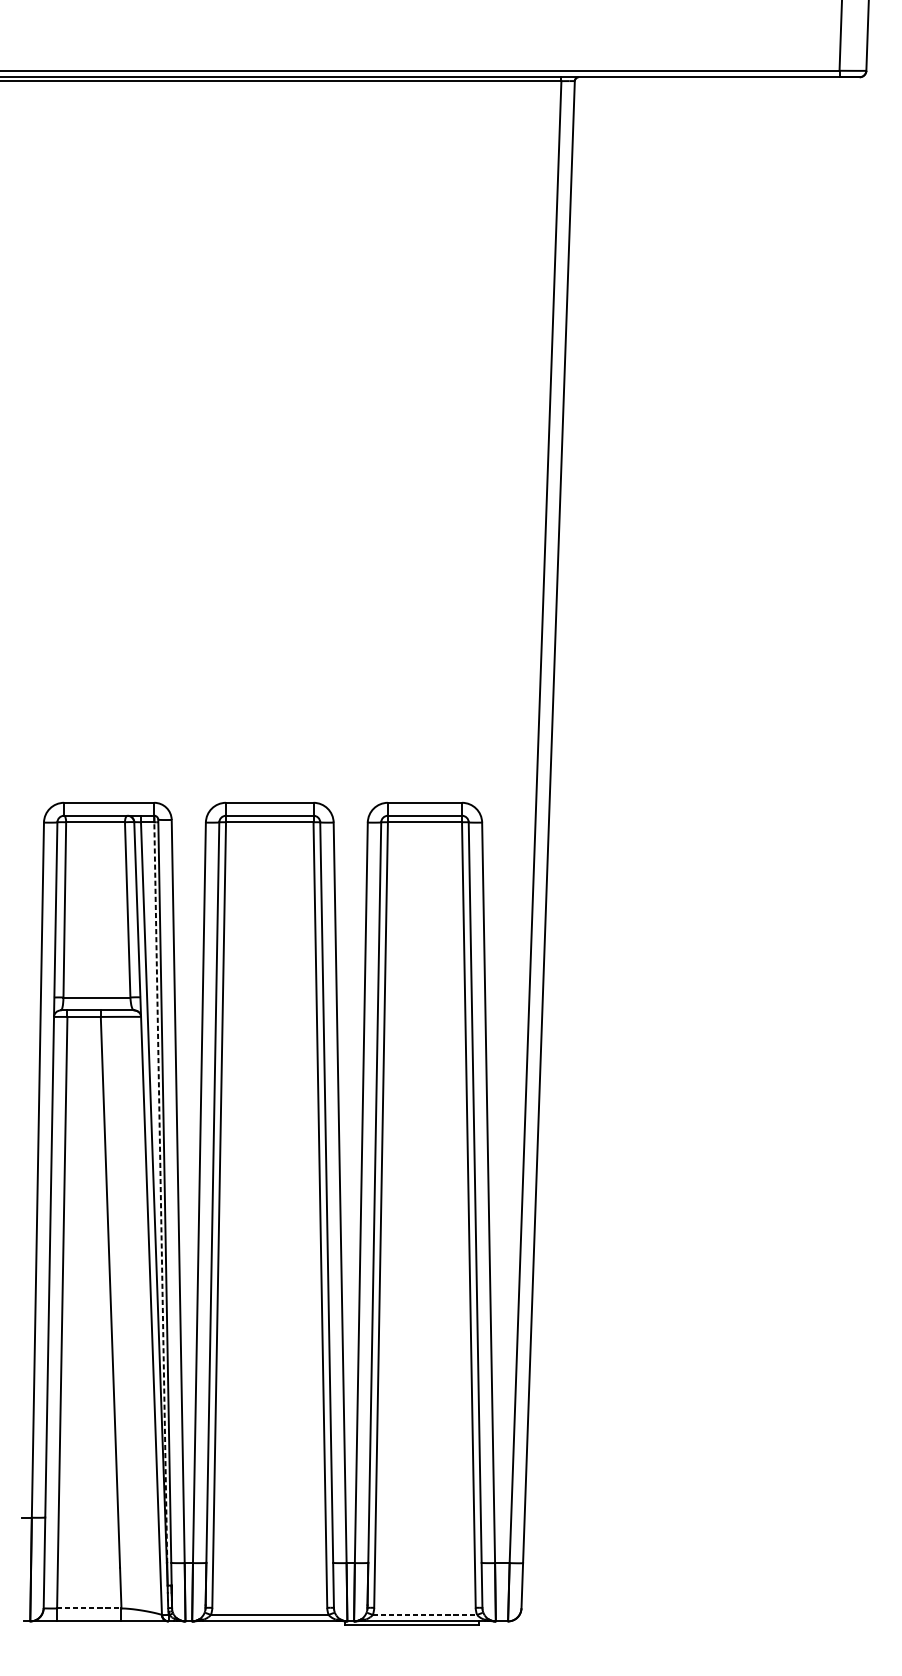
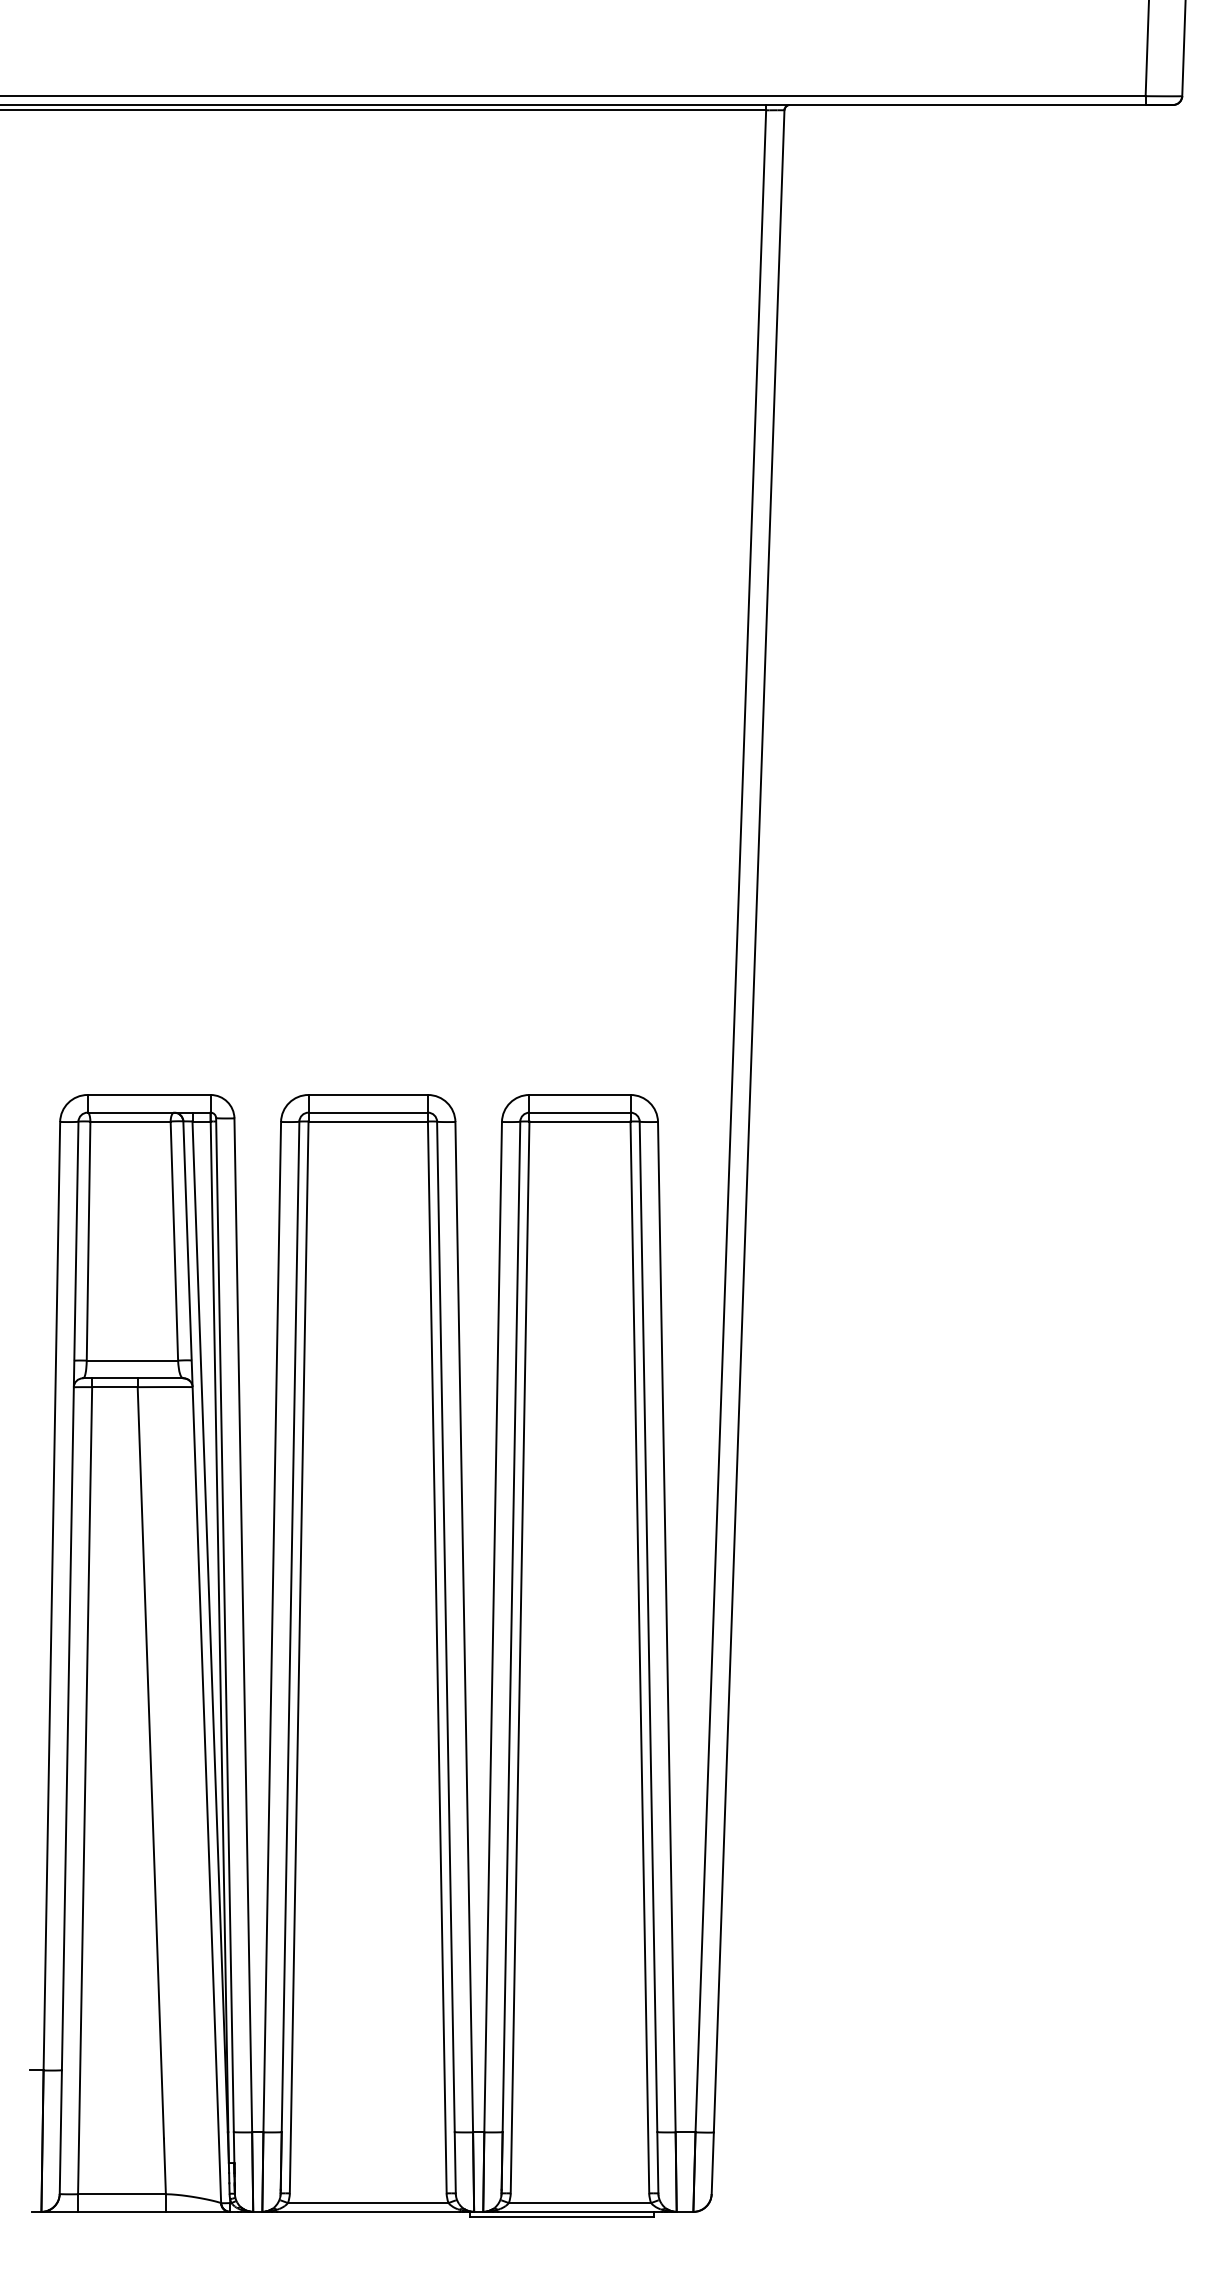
line: (160, 1192) -> (219, 1626), dashed -> solid
line: (88, 1608) -> (121, 2194), dashed -> solid
line: (425, 1615) -> (580, 2203), dashed -> solid

